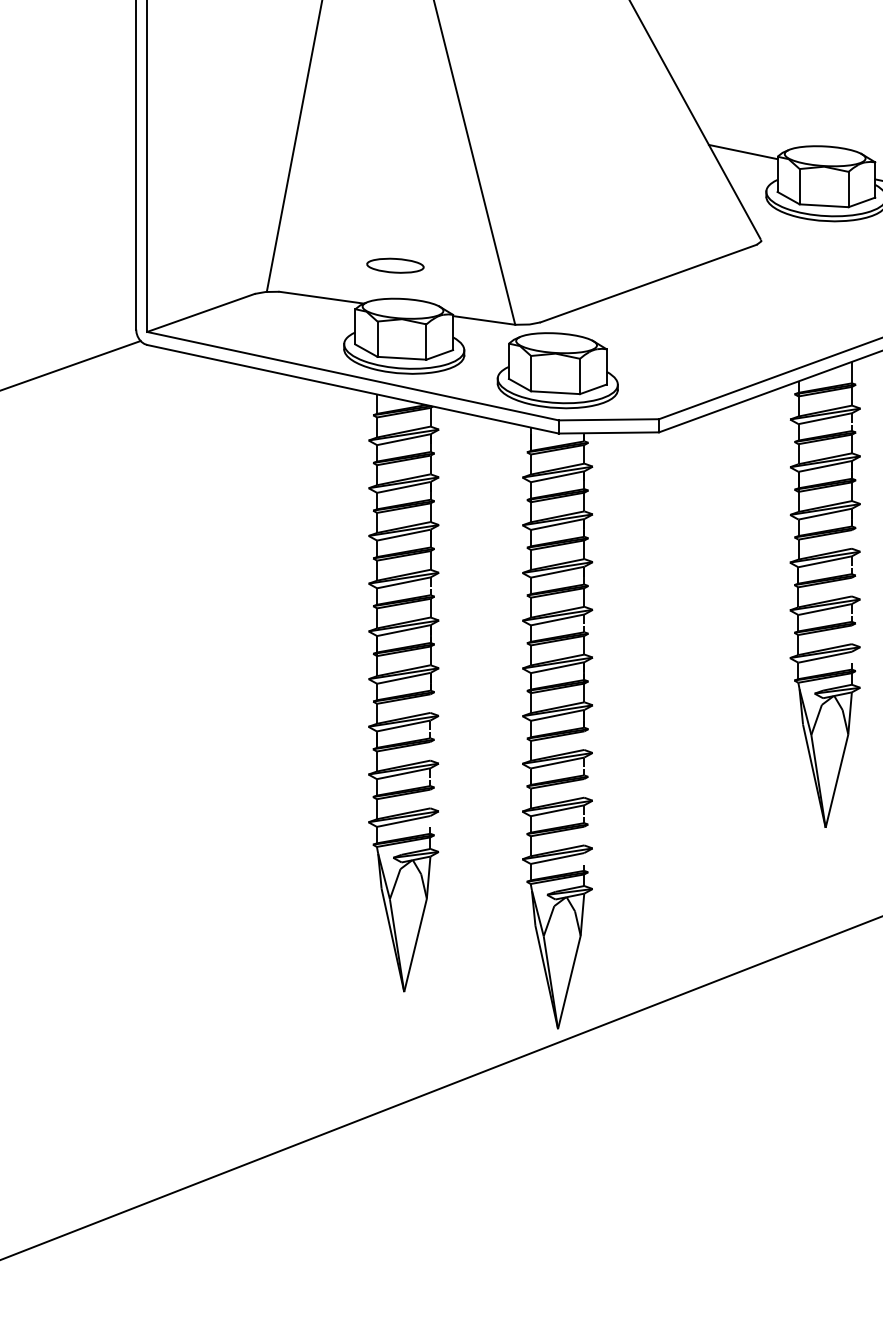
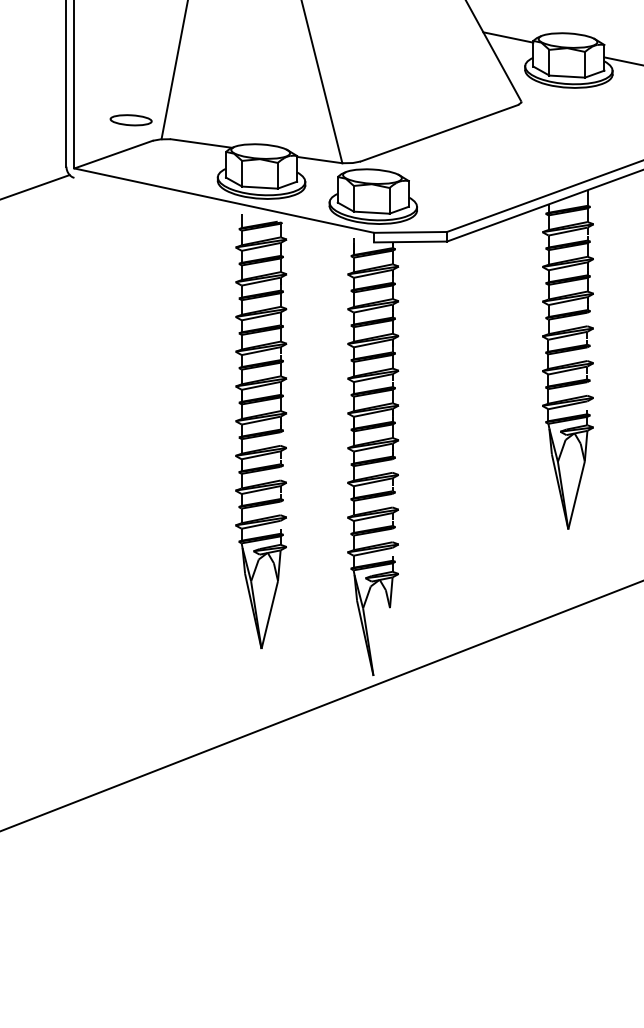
part: (394, 266) -> (130, 120), moved
line: (353, 388) -> (224, 209), removed
line: (568, 981) -> (381, 641), removed

